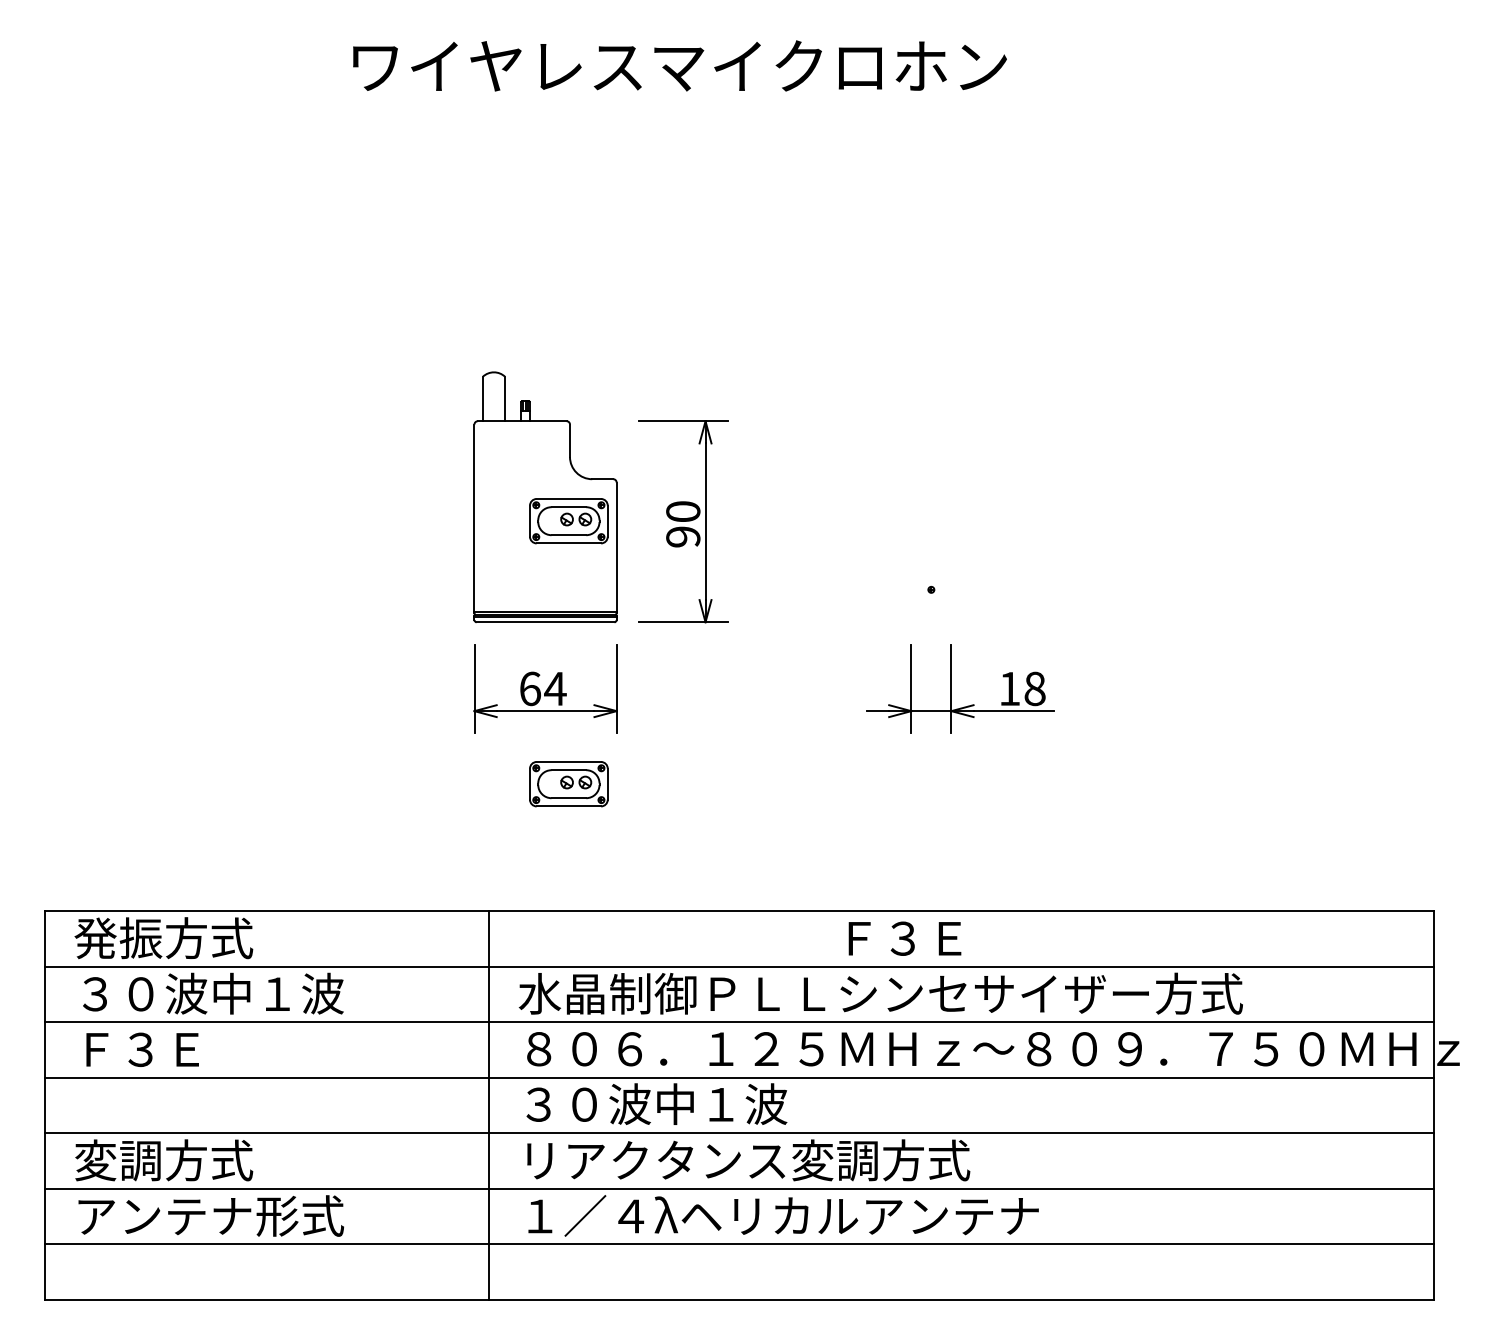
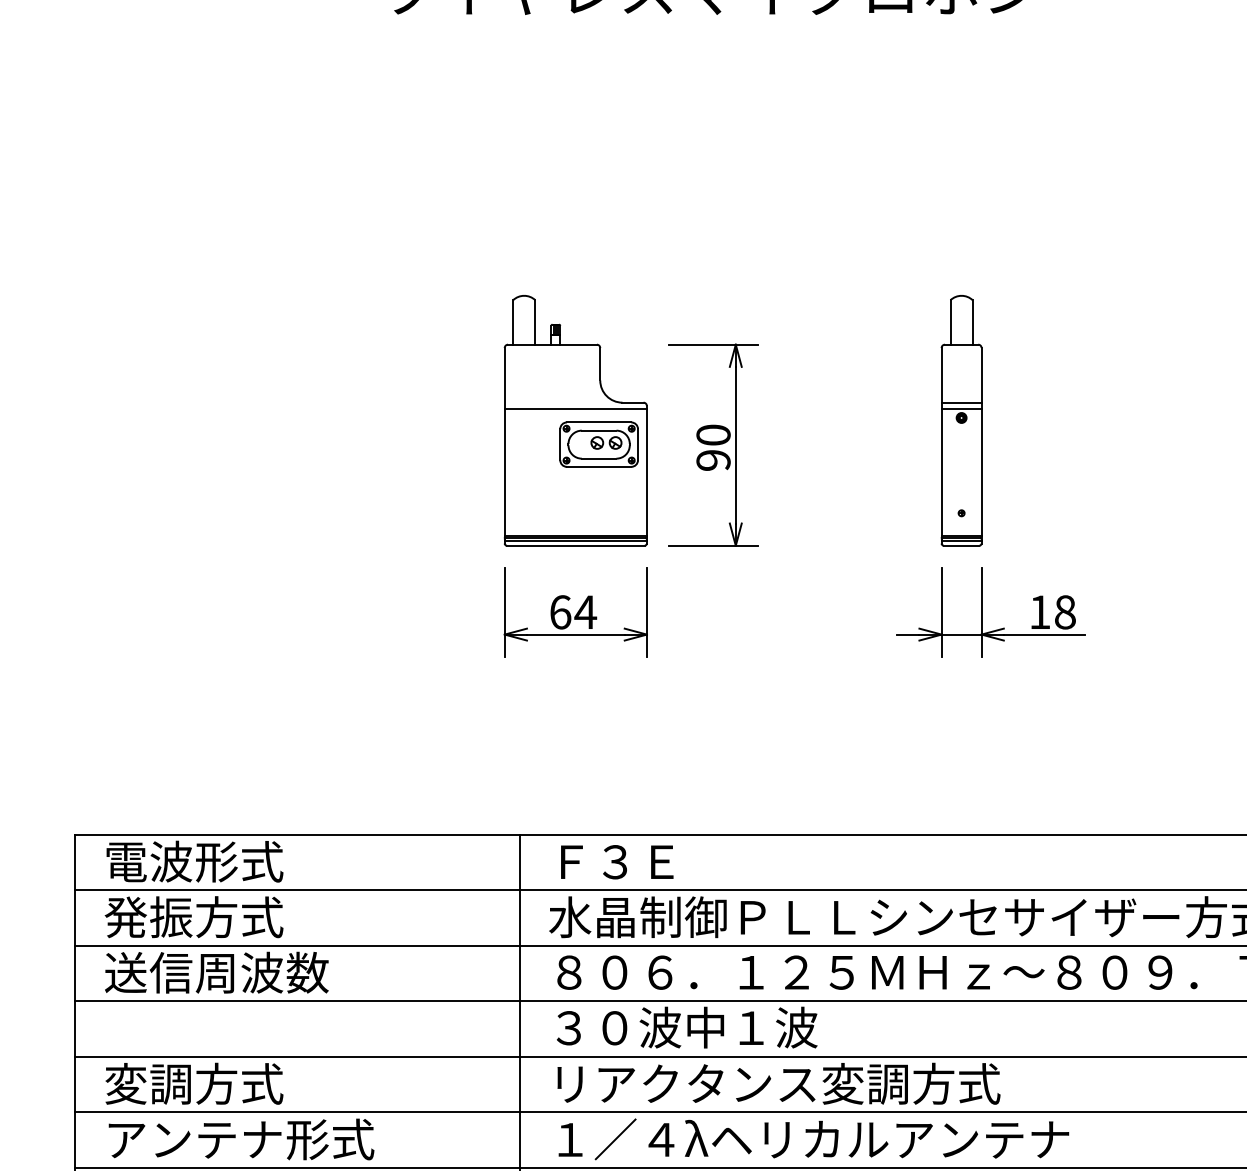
line: (545, 485) -> (575, 408), added
part: (931, 497) -> (961, 420), added
part: (568, 784) -> (598, 707), removed
text: (140, 938) -> (170, 861), 発振方式 -> 電波形式
text: (904, 938) -> (616, 861), moved
text: (208, 993) -> (238, 916), ３０波中１波 -> 発振方式
text: (186, 1049) -> (216, 972), Ｆ３Ｅ -> 送信周波数

